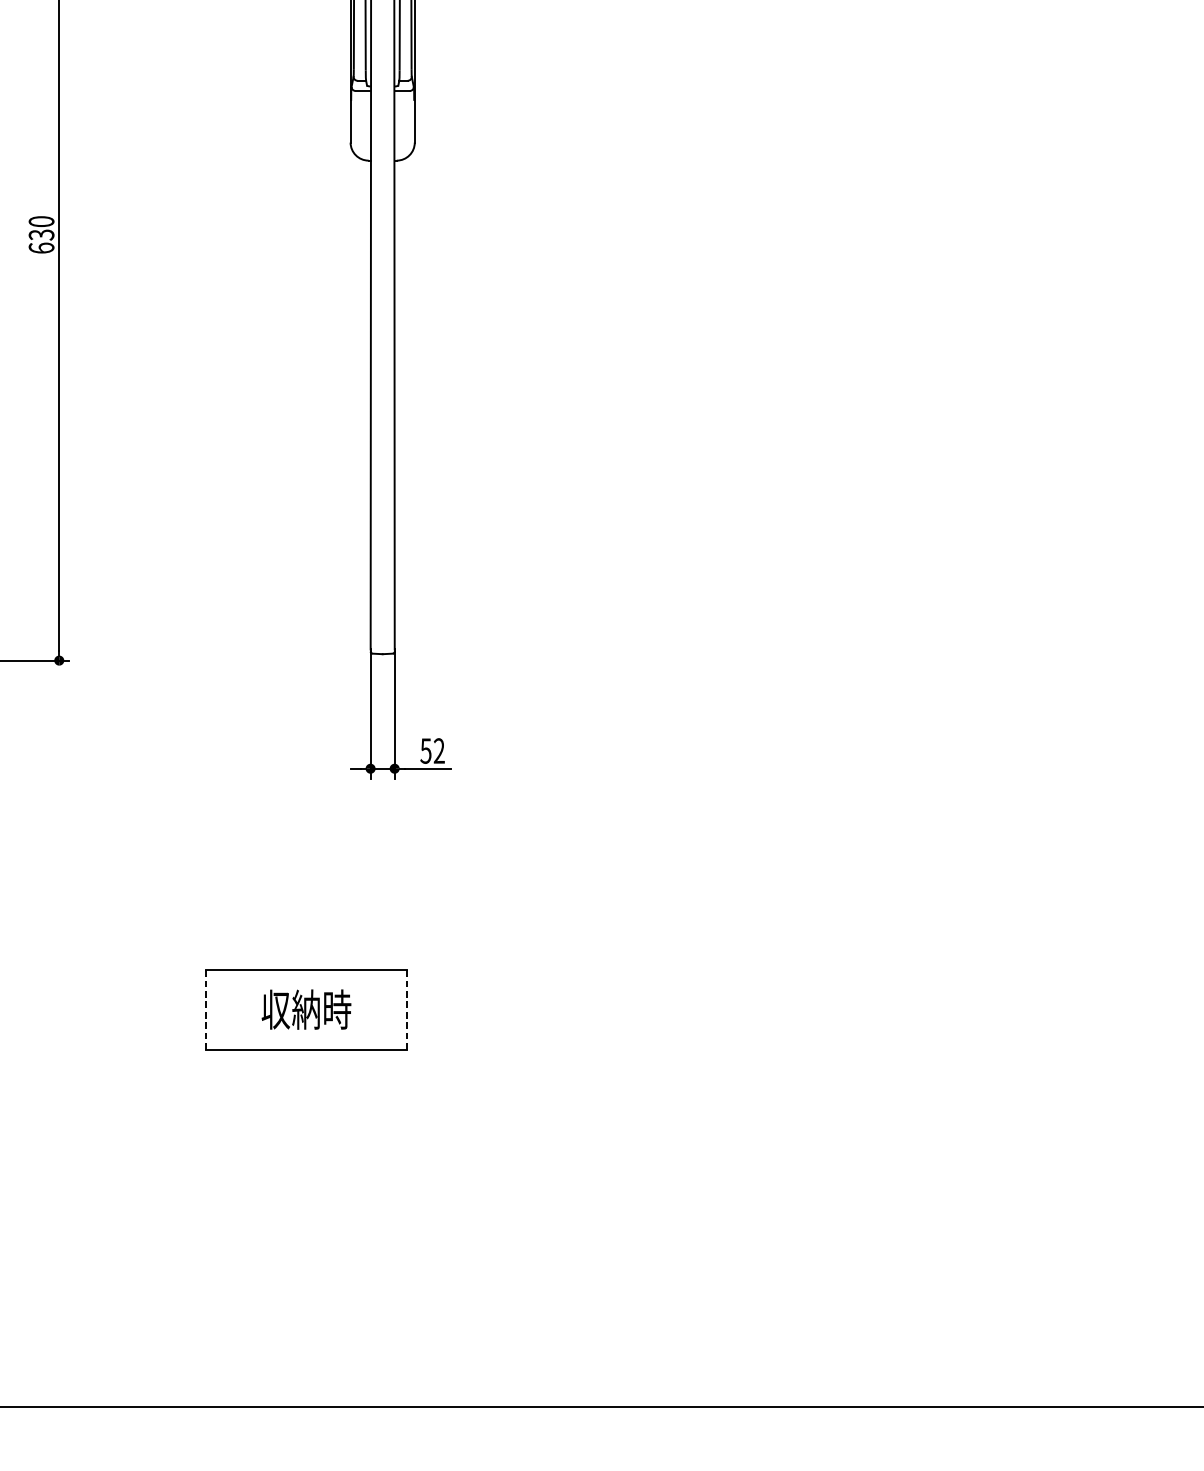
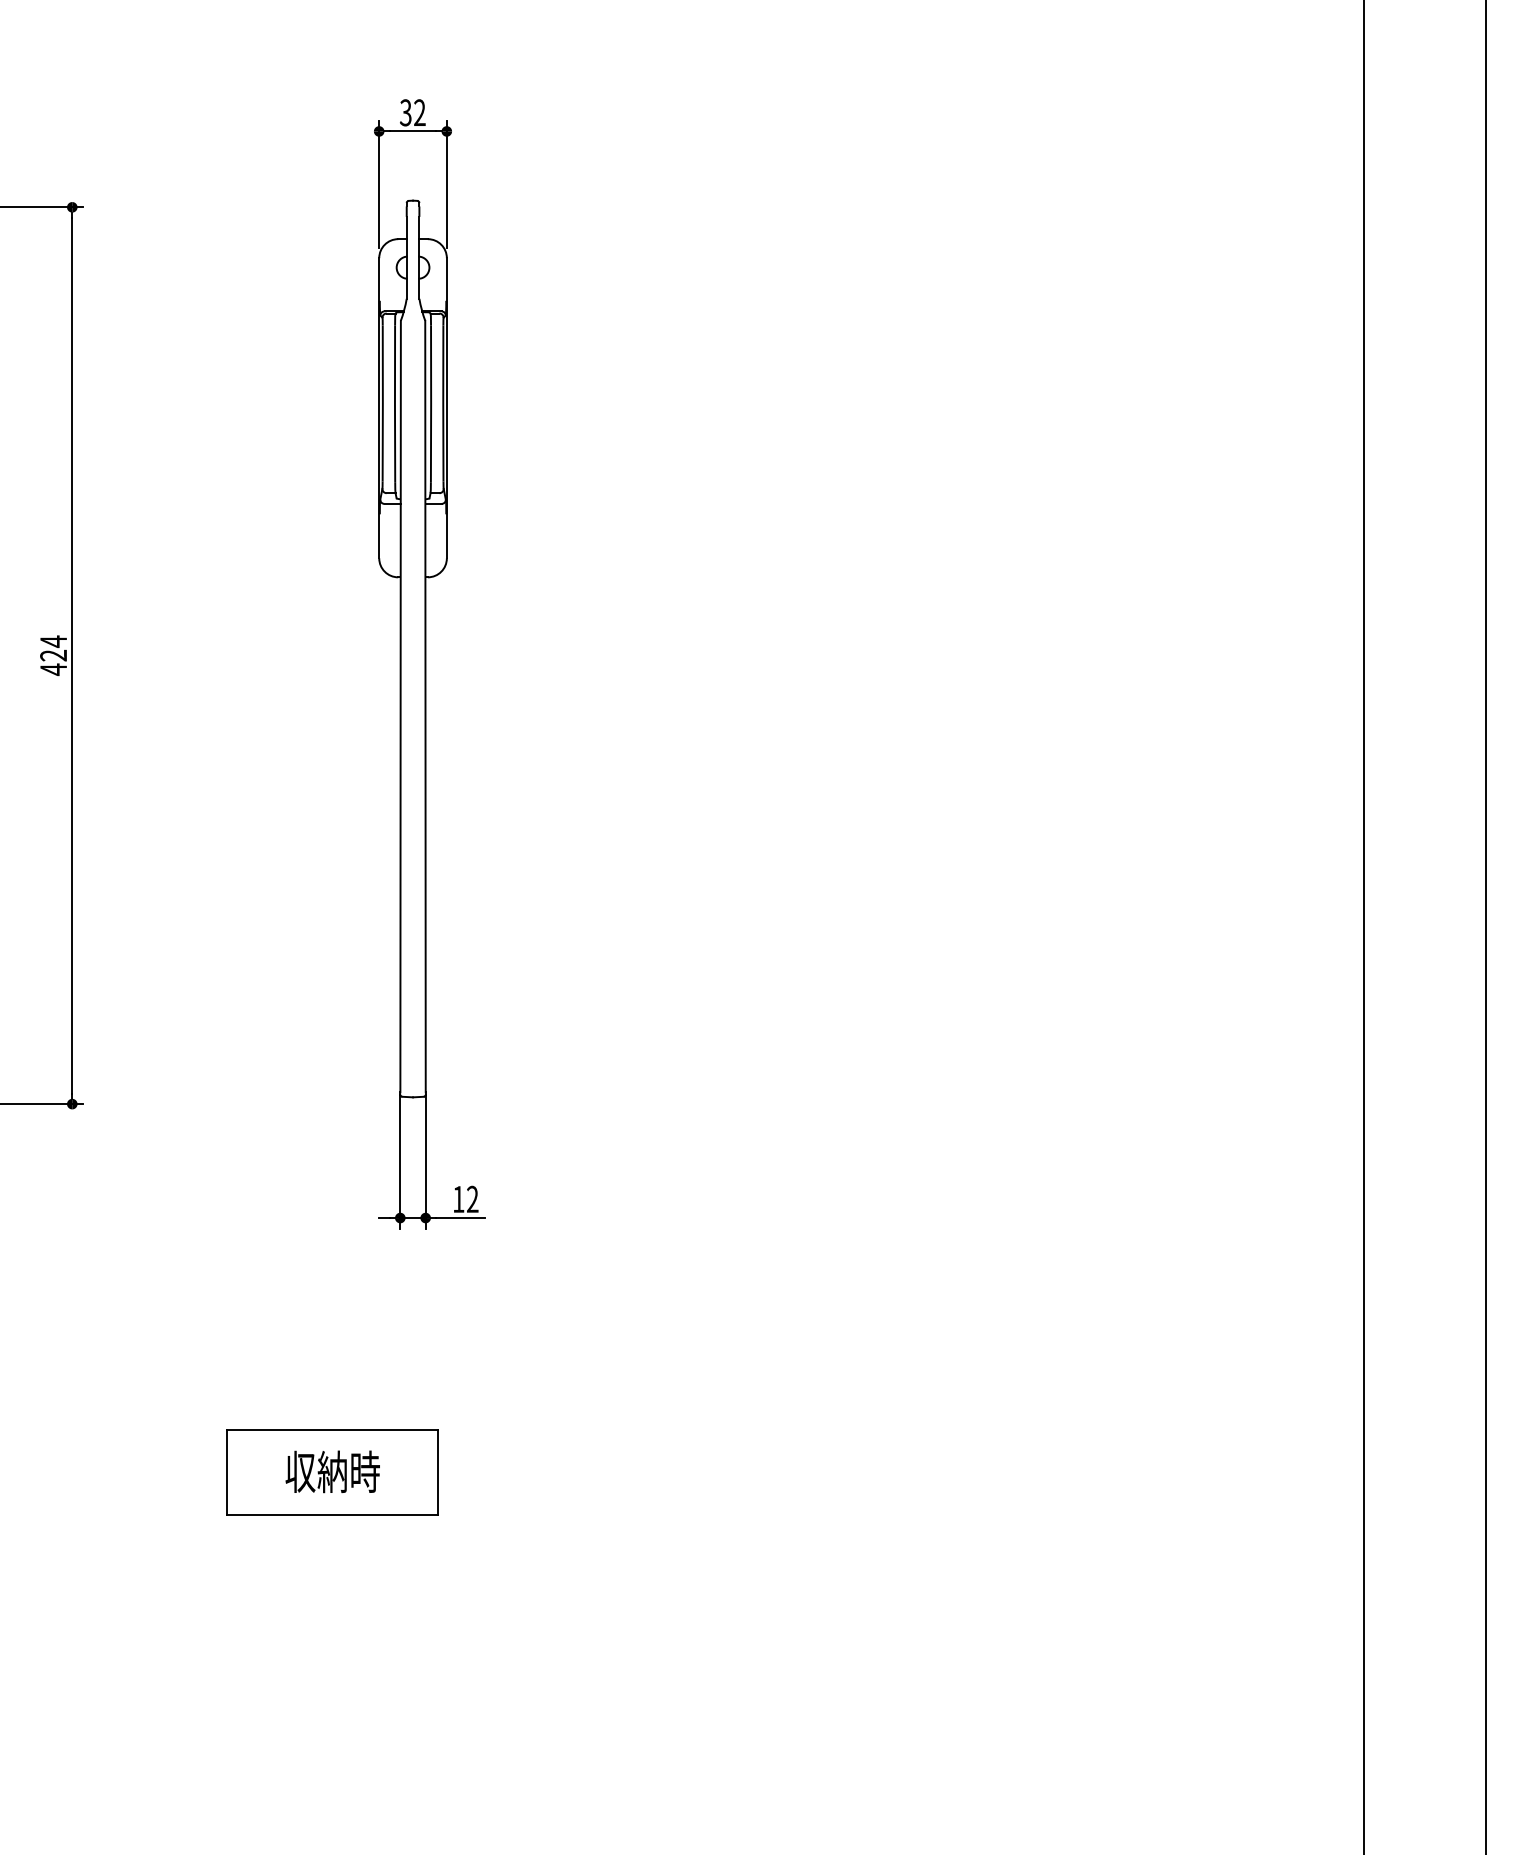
text: (41, 234) -> (53, 655), 630 -> 424
text: (425, 751) -> (458, 1199), 52 -> 12
line: (206, 1010) -> (227, 1472), dashed -> solid
line: (406, 1010) -> (438, 1472), dashed -> solid

